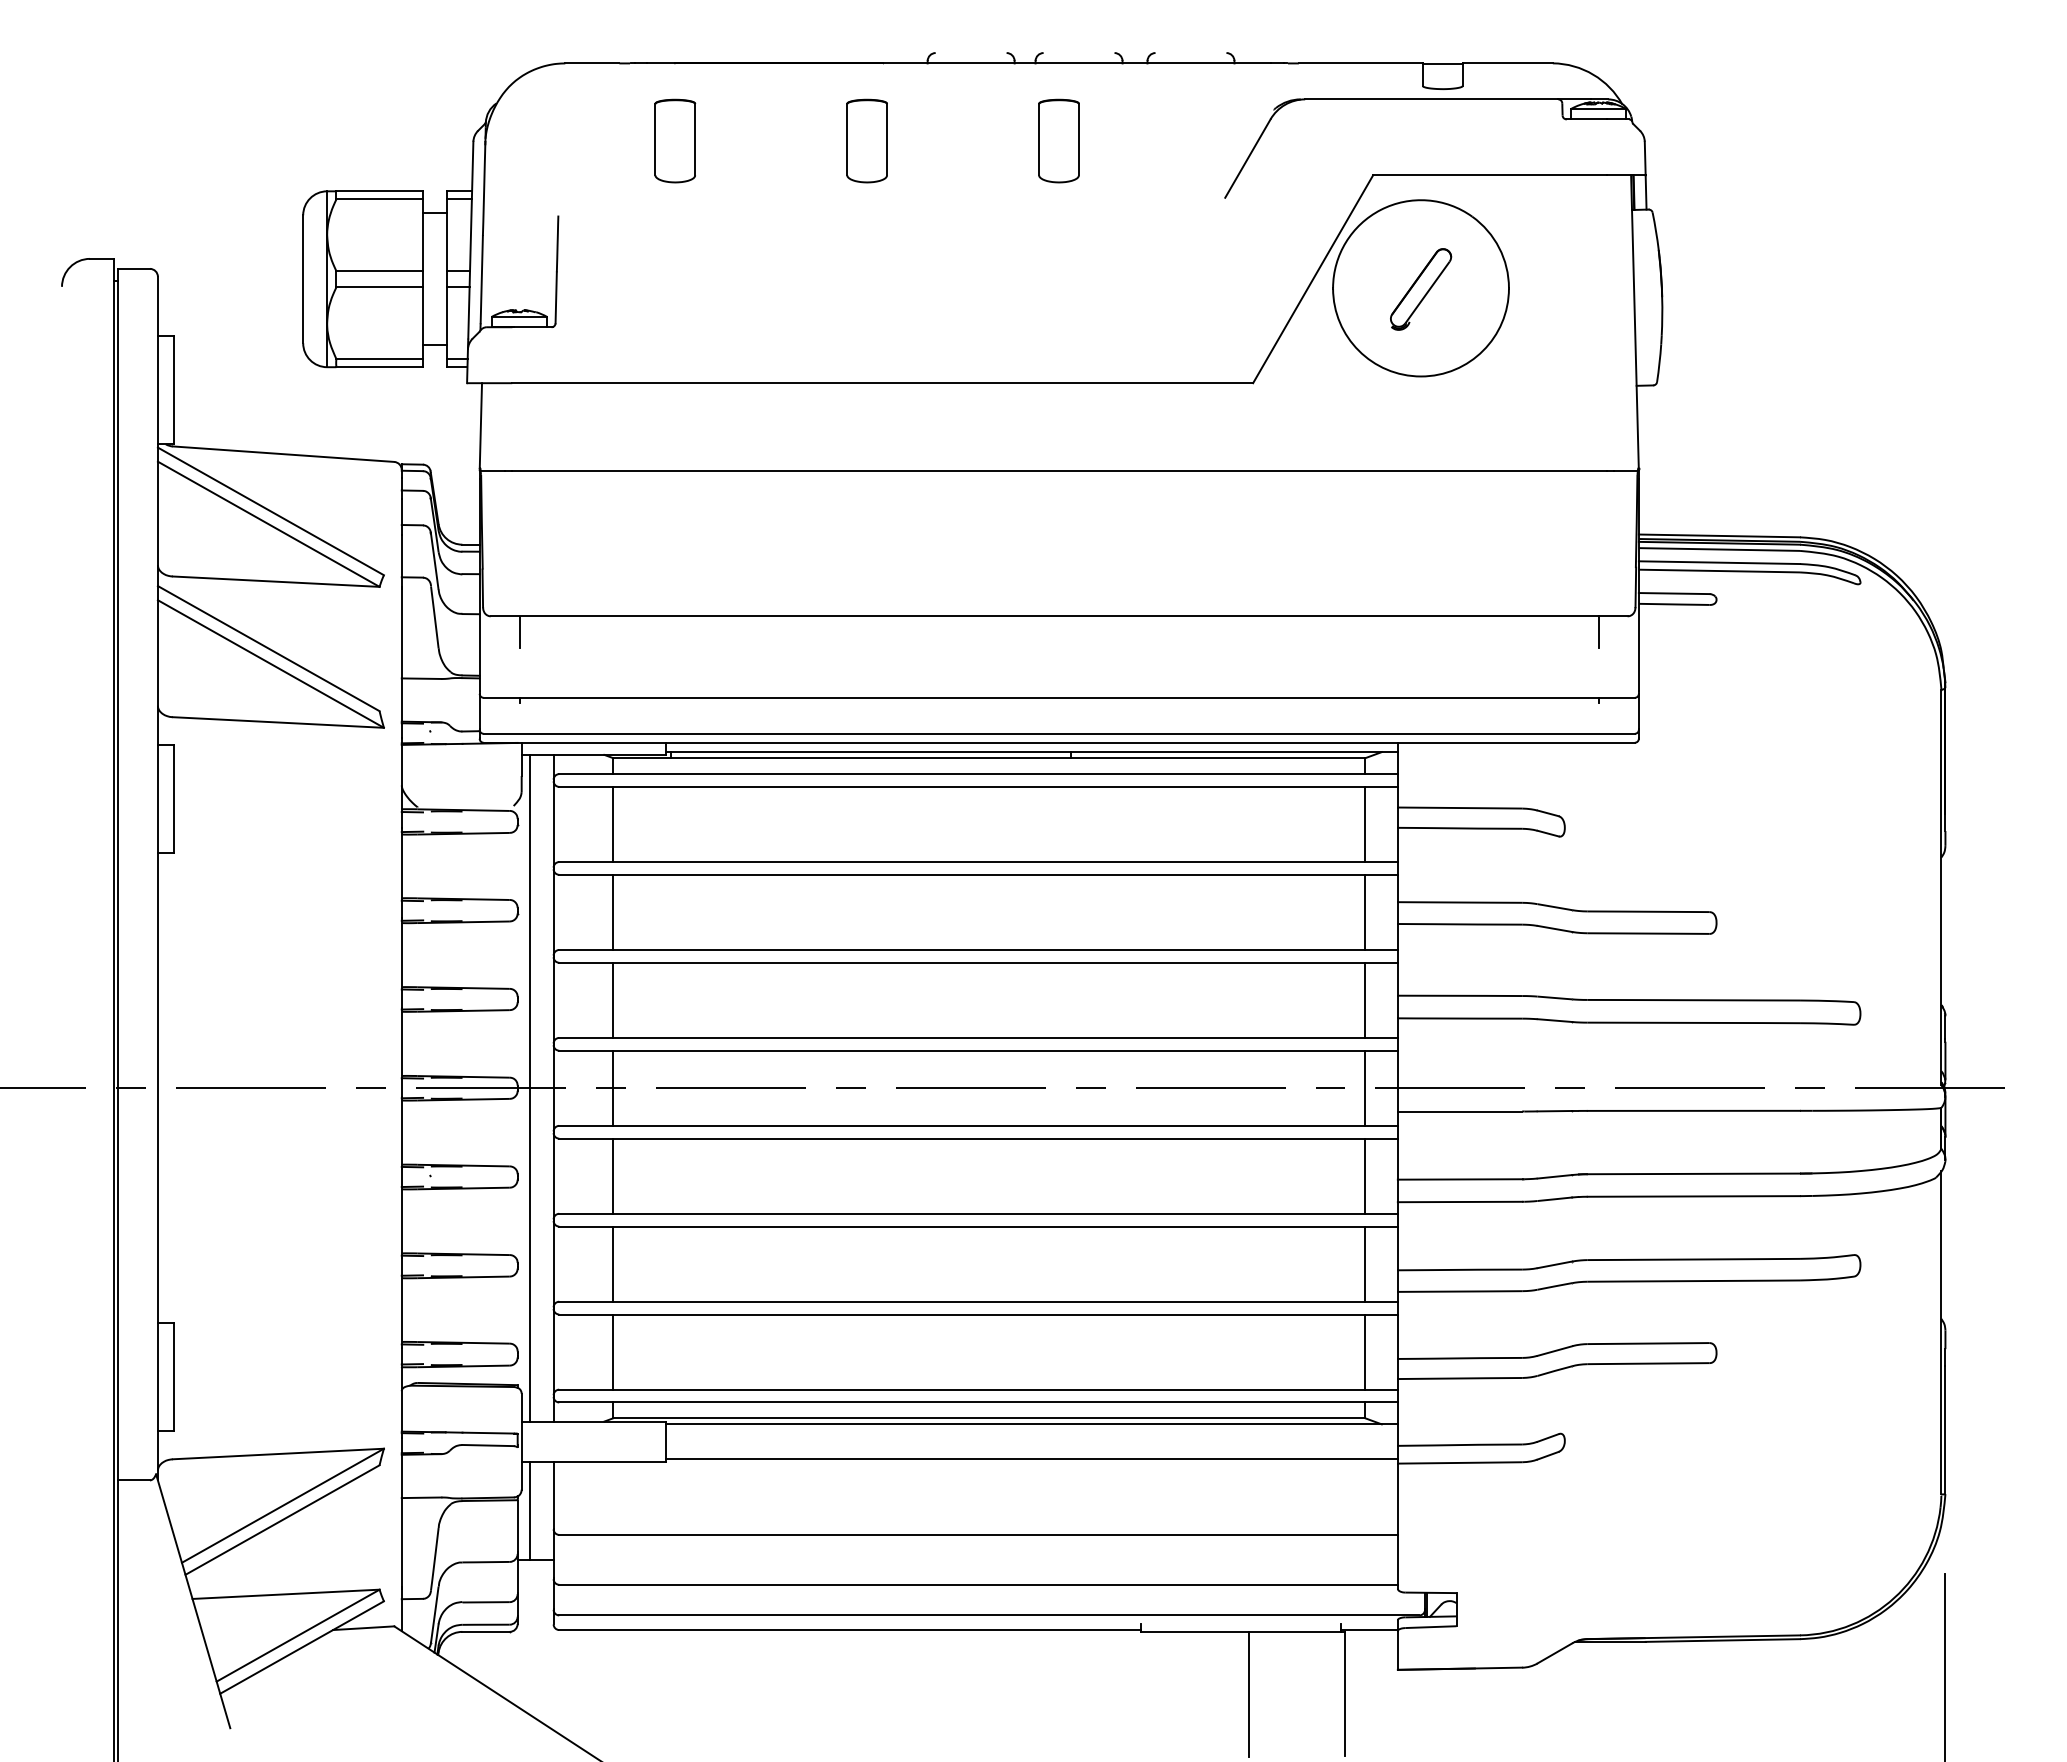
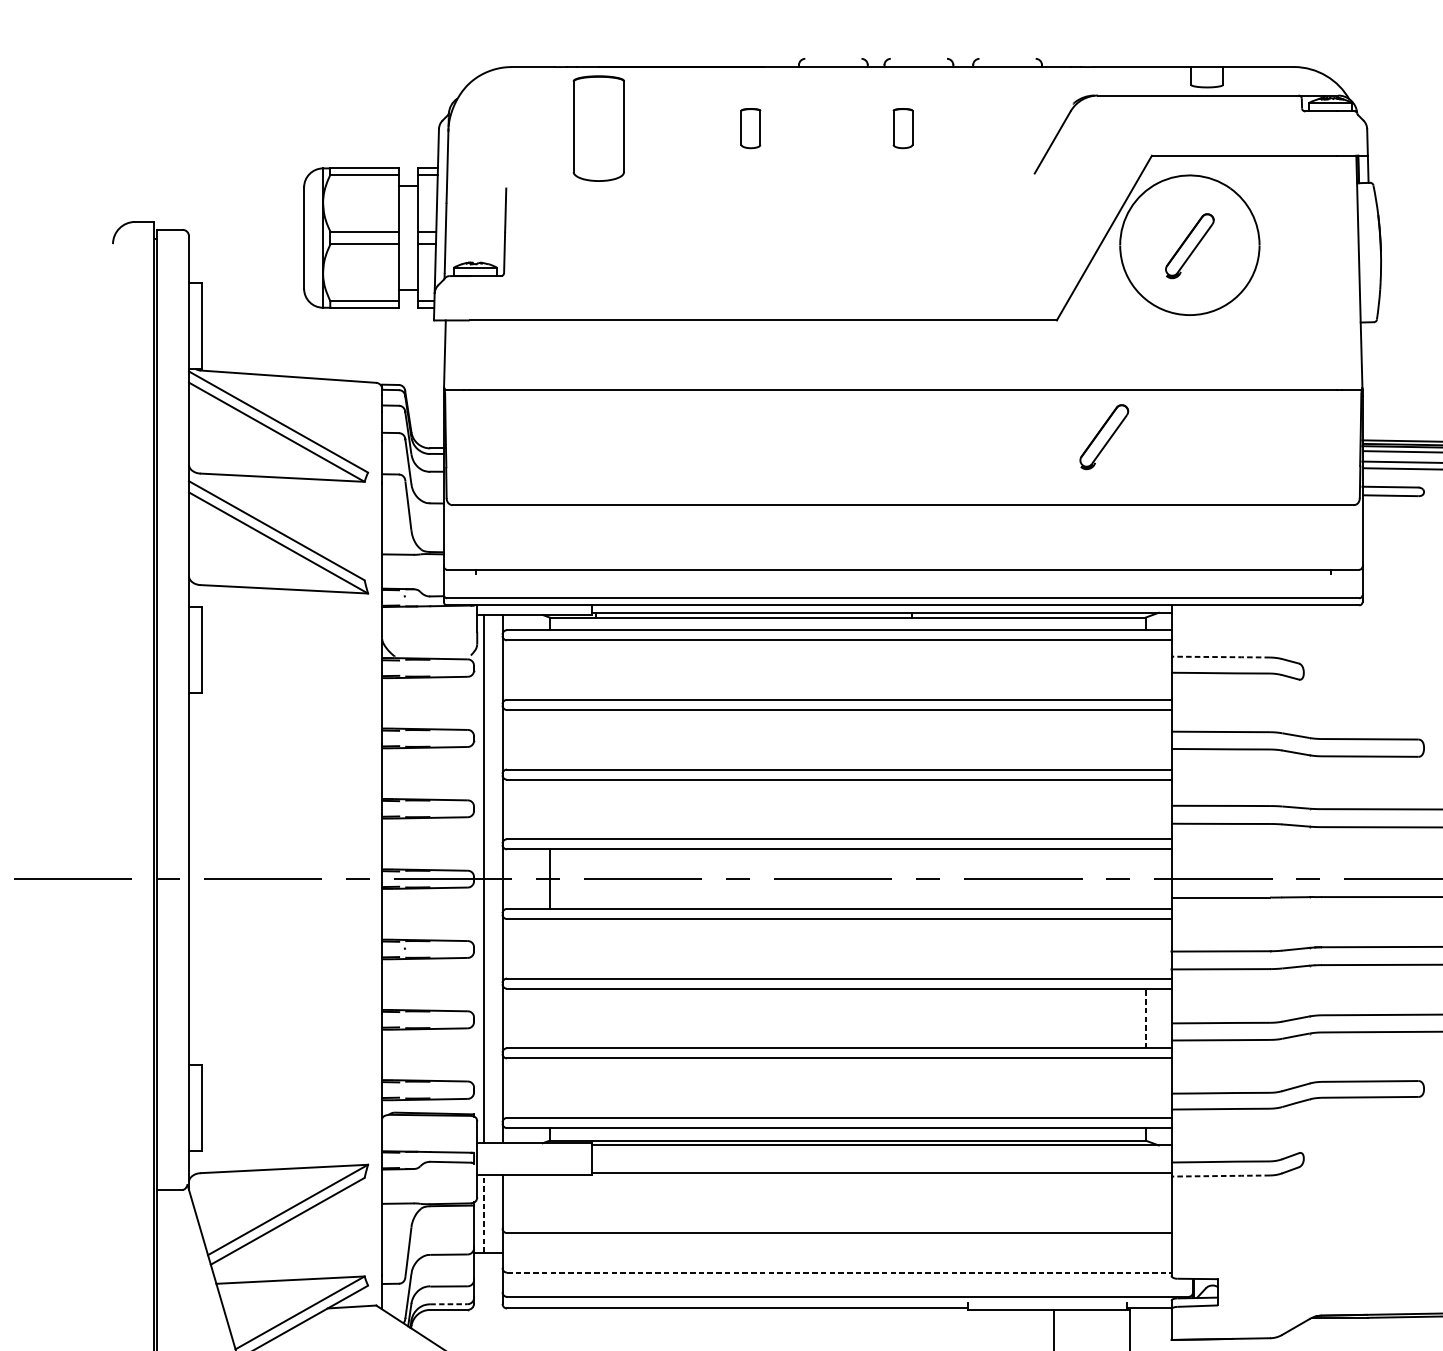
part: (675, 140) -> (599, 128), size x1.6
part: (866, 140) -> (750, 128), size x0.6
part: (1058, 140) -> (902, 128), size x0.6
part: (1313, 530) -> (1104, 437), added
line: (519, 632) -> (475, 517), removed
line: (1598, 632) -> (1330, 517), removed
line: (1460, 808) -> (1221, 657), solid -> dashed
line: (613, 824) -> (549, 670), removed
line: (1365, 824) -> (1145, 670), removed
line: (613, 911) -> (549, 739), removed
line: (1365, 911) -> (1145, 739), removed
line: (613, 999) -> (549, 808), removed
line: (1365, 999) -> (1145, 808), removed
line: (1365, 1087) -> (1145, 878), removed
line: (613, 1175) -> (549, 948), removed
line: (1365, 1175) -> (1145, 948), removed
line: (613, 1263) -> (549, 1017), removed
line: (1365, 1264) -> (1145, 1018), solid -> dashed
line: (613, 1351) -> (549, 1087), removed
line: (1365, 1351) -> (1145, 1087), removed
line: (1460, 1462) -> (1221, 1175), solid -> dashed
line: (529, 1510) -> (483, 1213), solid -> dashed
line: (979, 1584) -> (840, 1272), solid -> dashed
line: (486, 1624) -> (449, 1304), solid -> dashed

